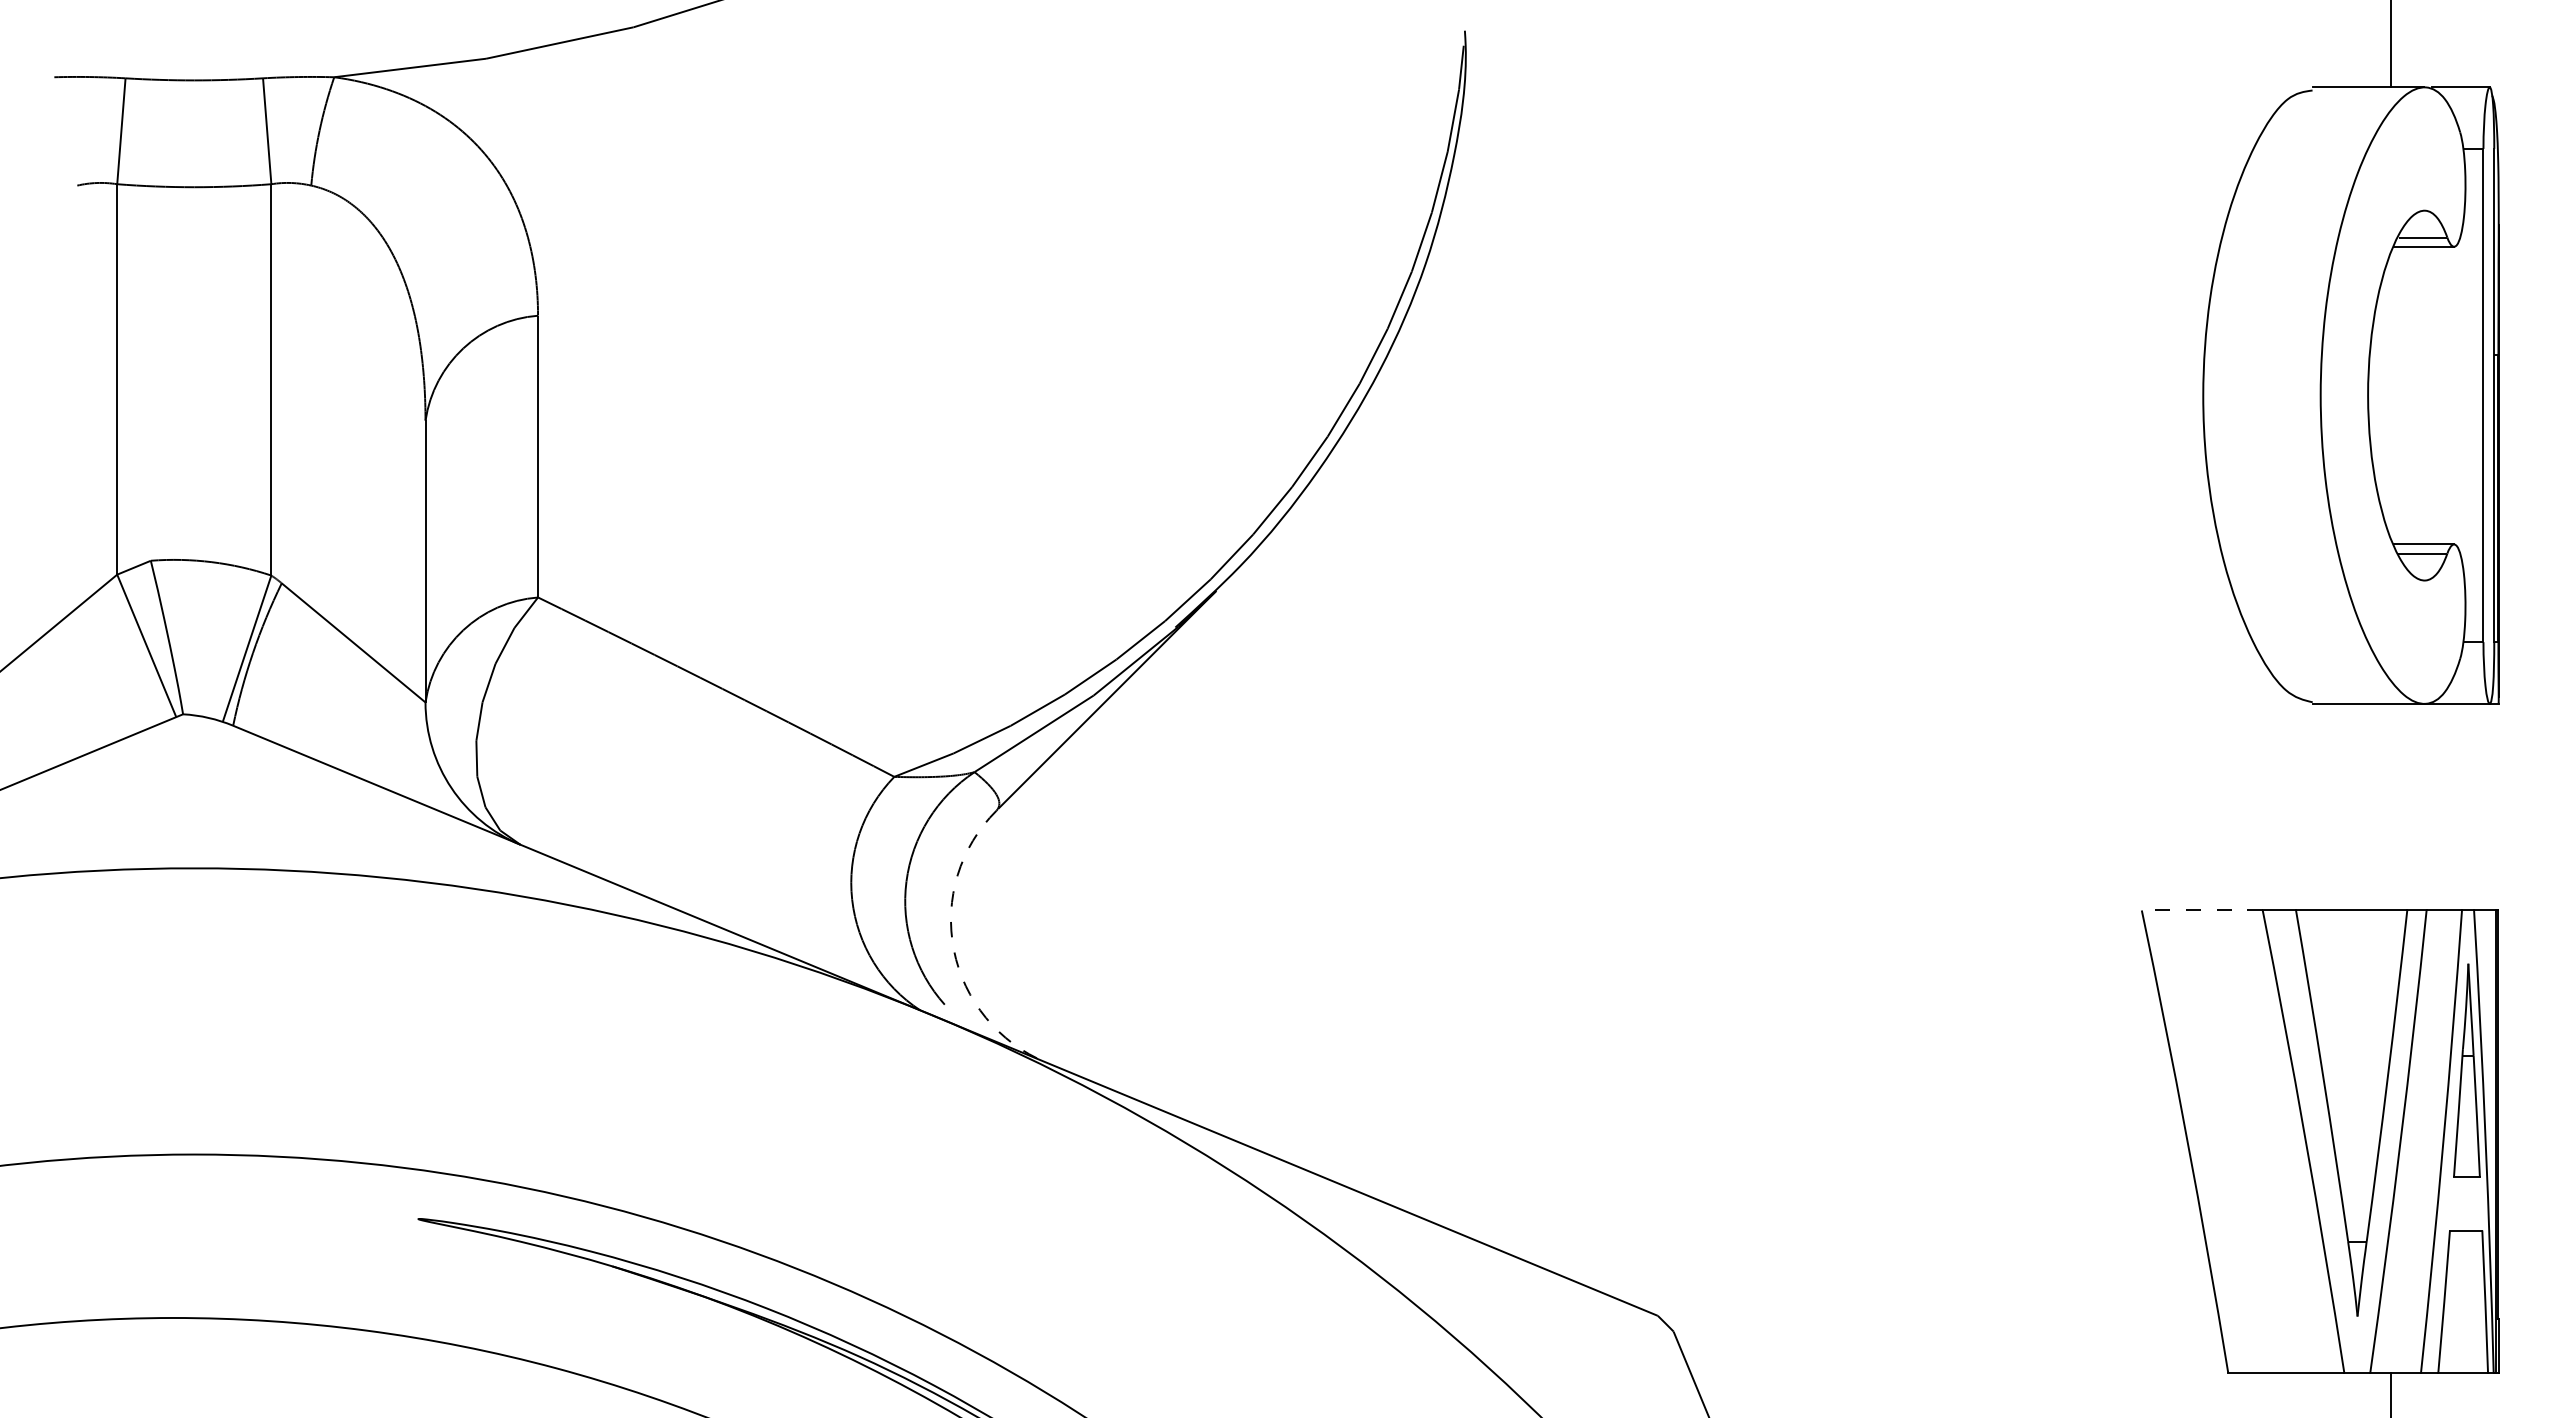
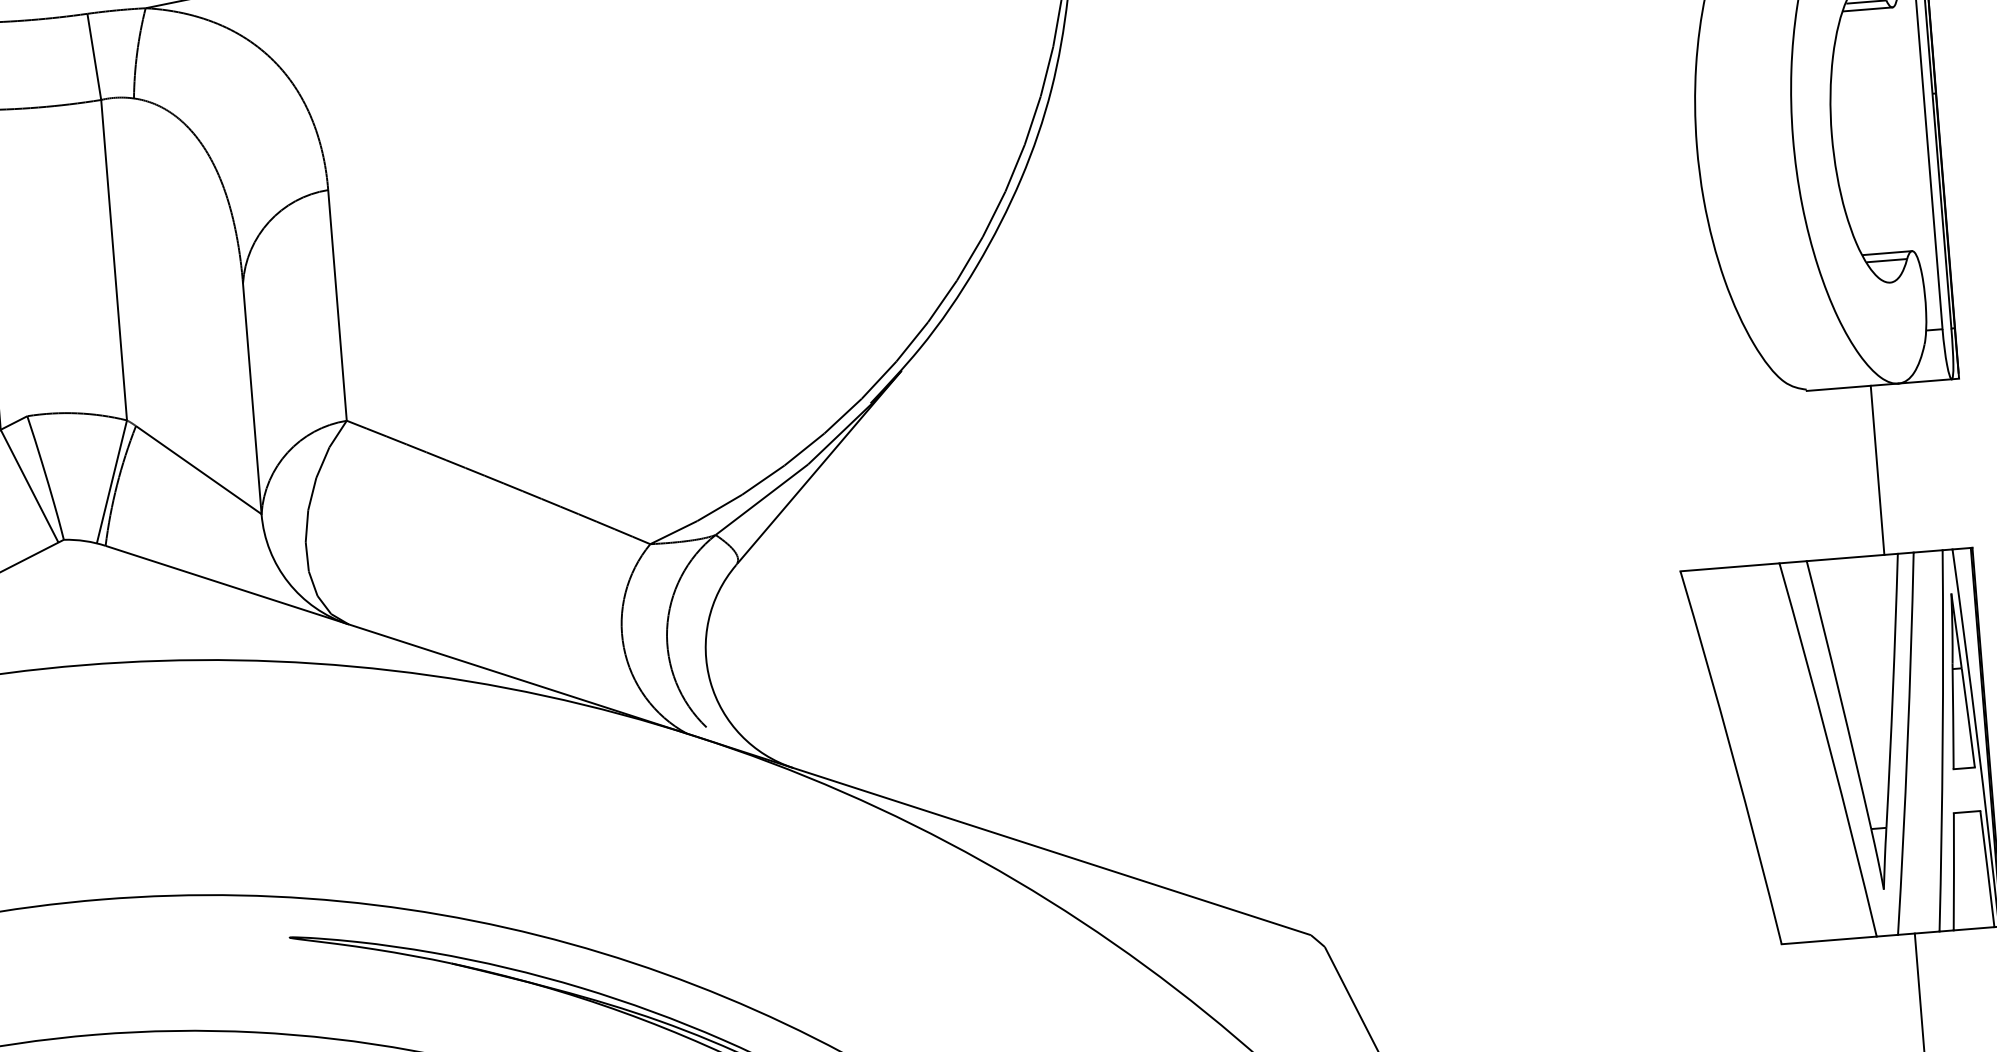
line: (2390, 806) -> (1877, 469), added
line: (2202, 910) -> (1730, 567), dashed -> solid
arc: (953, 949) -> (710, 681), dashed -> solid

